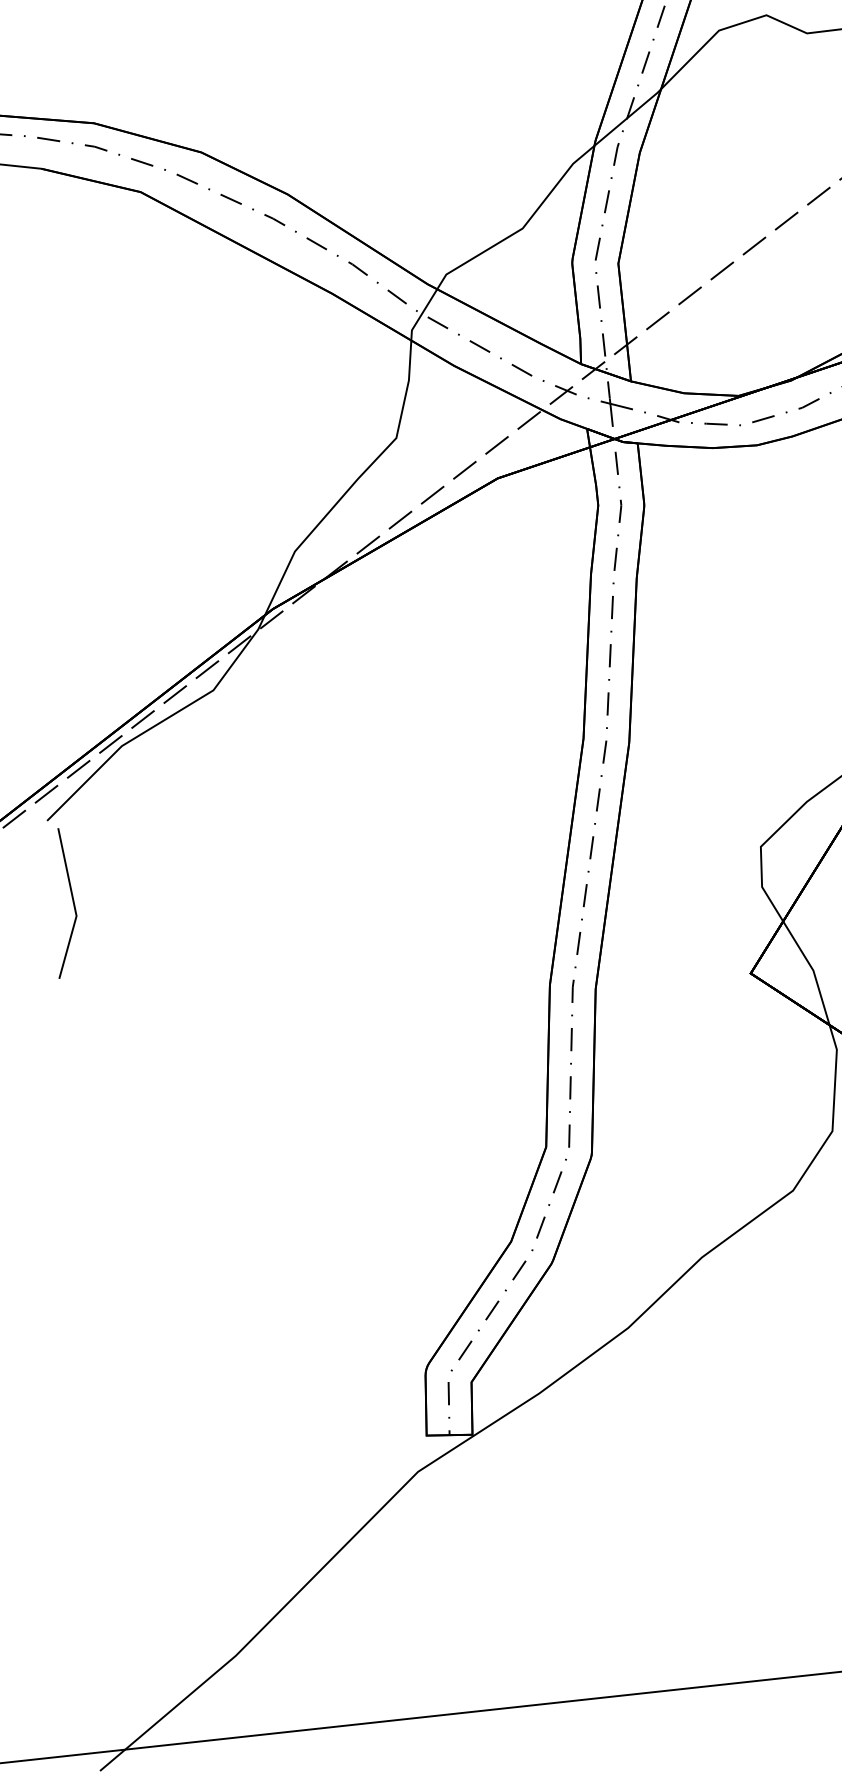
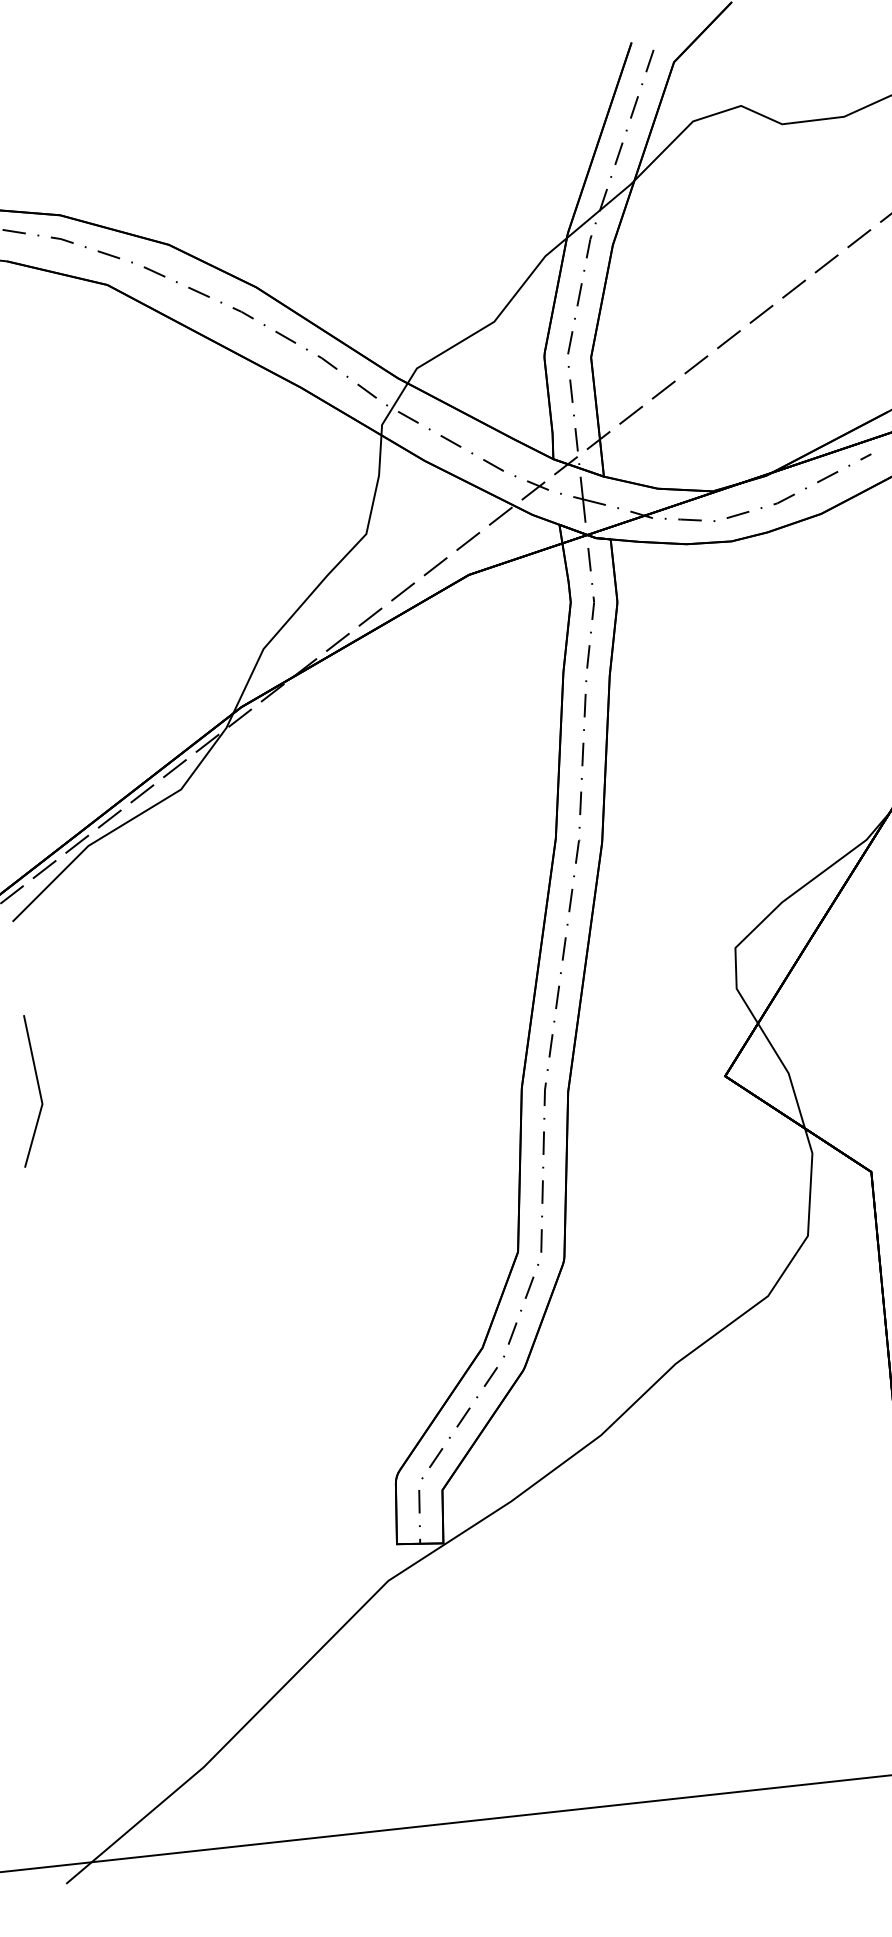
line: (72, 902) -> (38, 1090), moved

